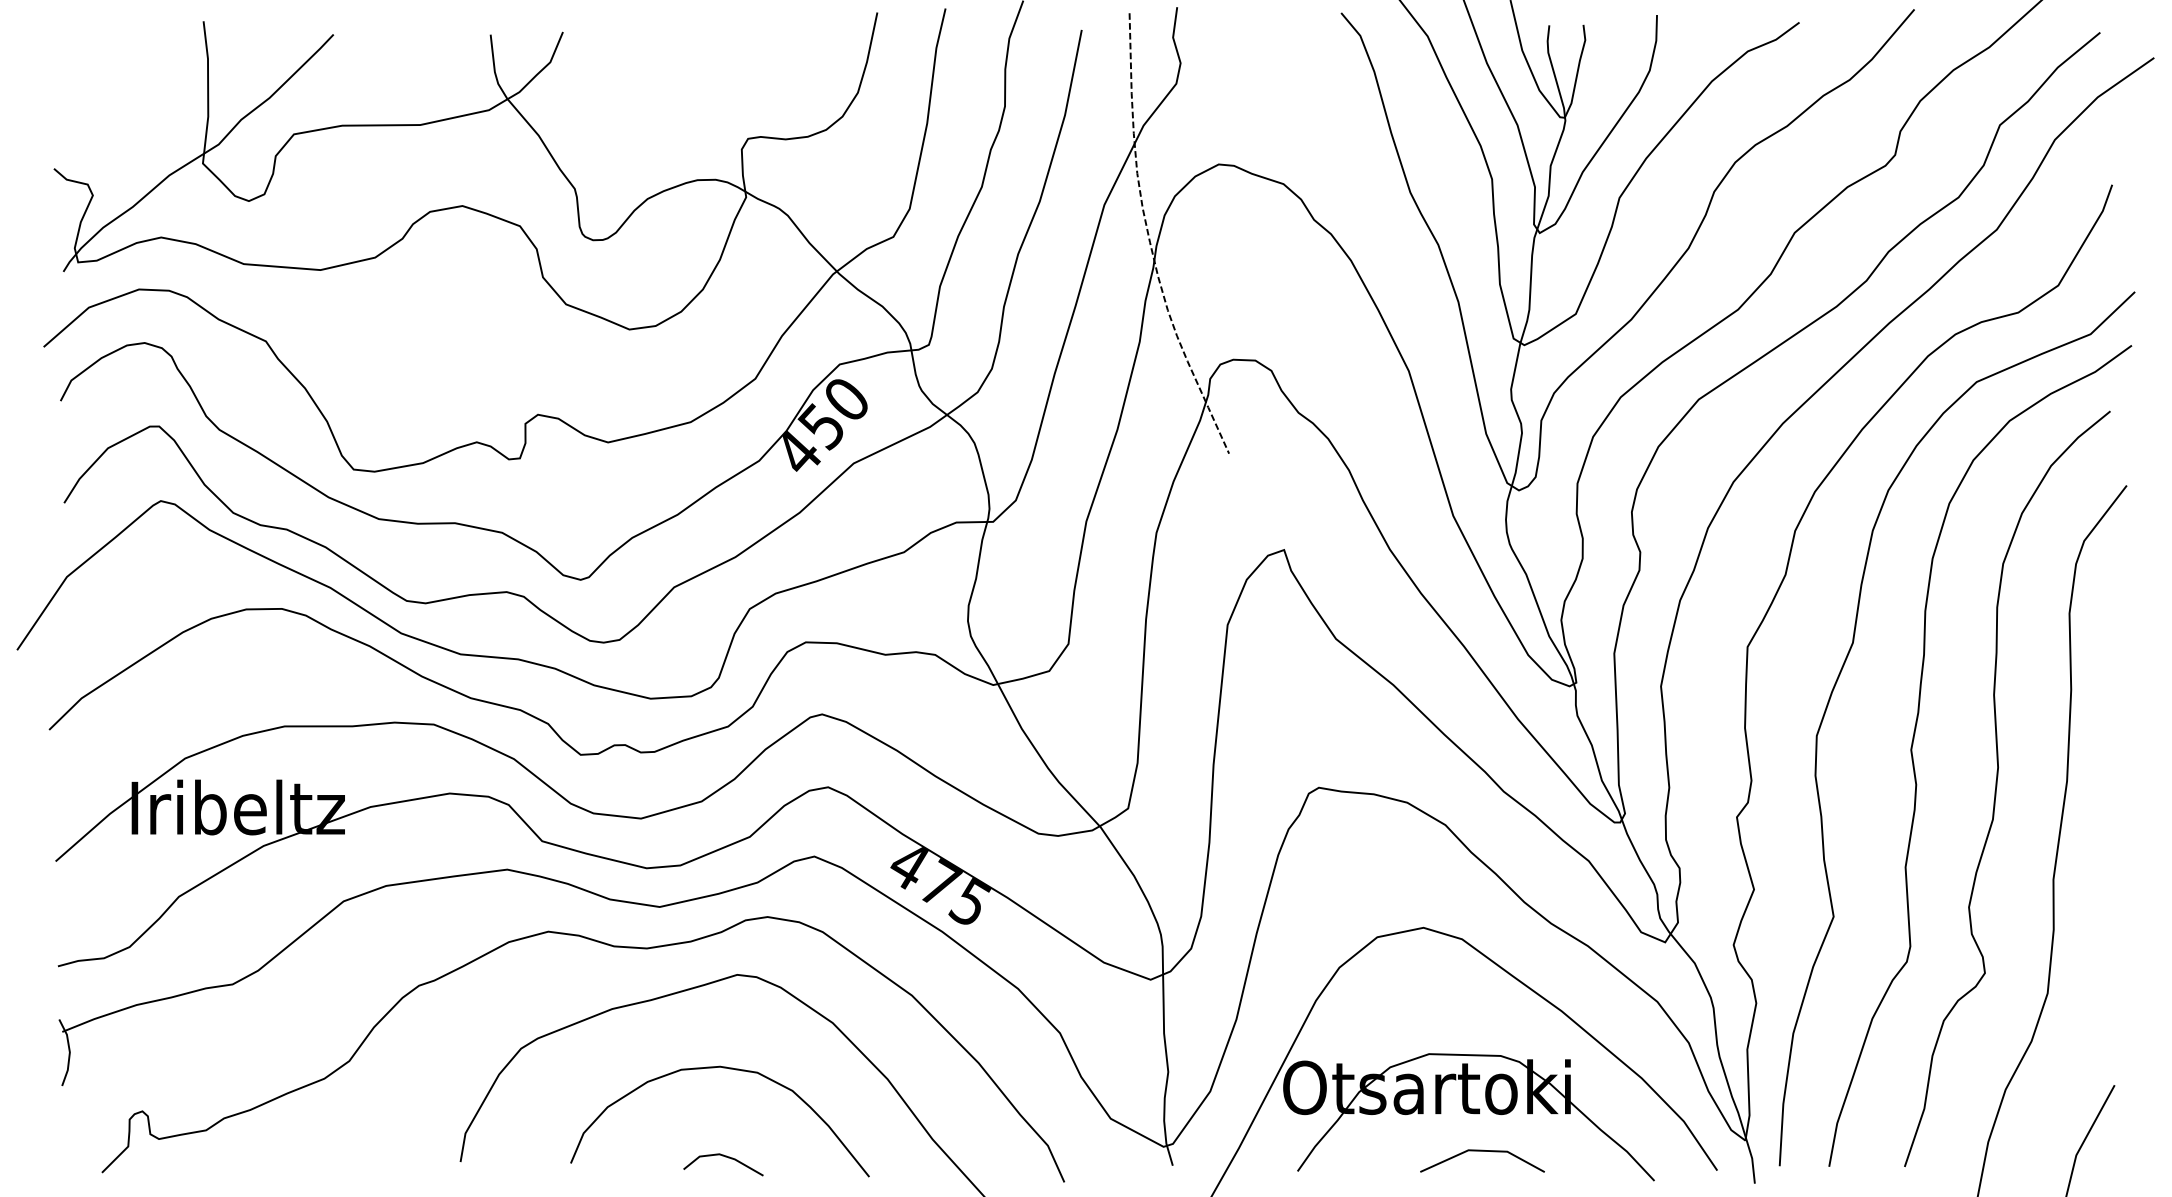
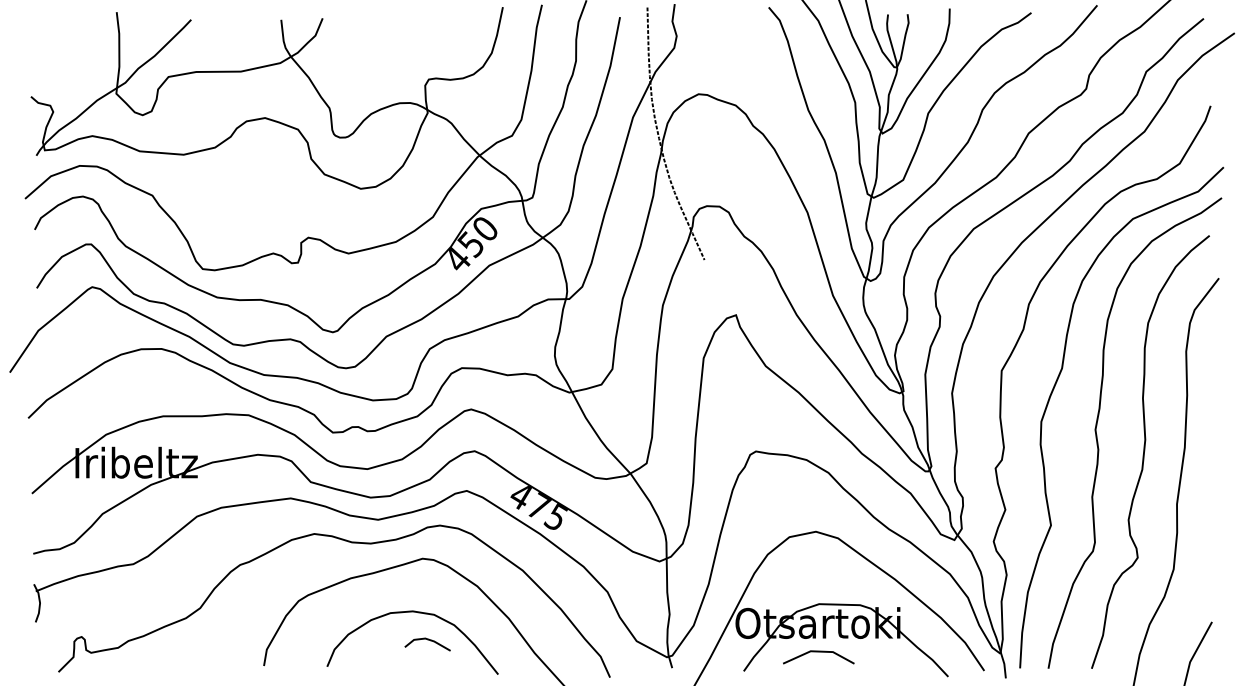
line: (1482, 1152) -> (818, 652), moved
line: (723, 1157) -> (427, 640), moved

